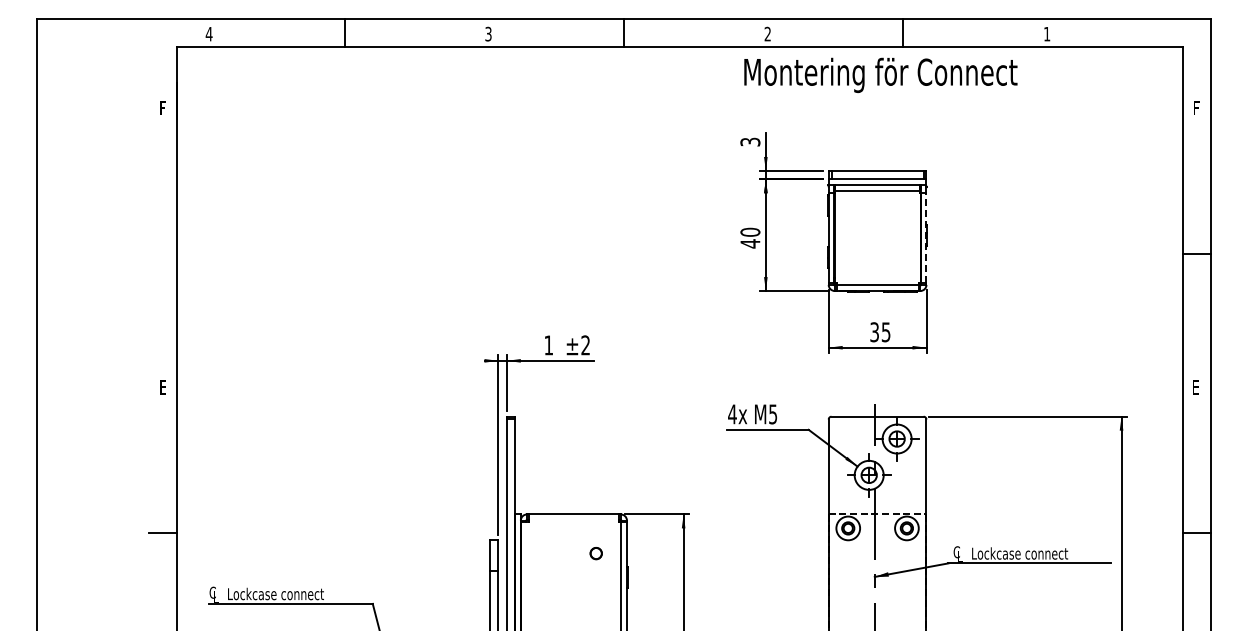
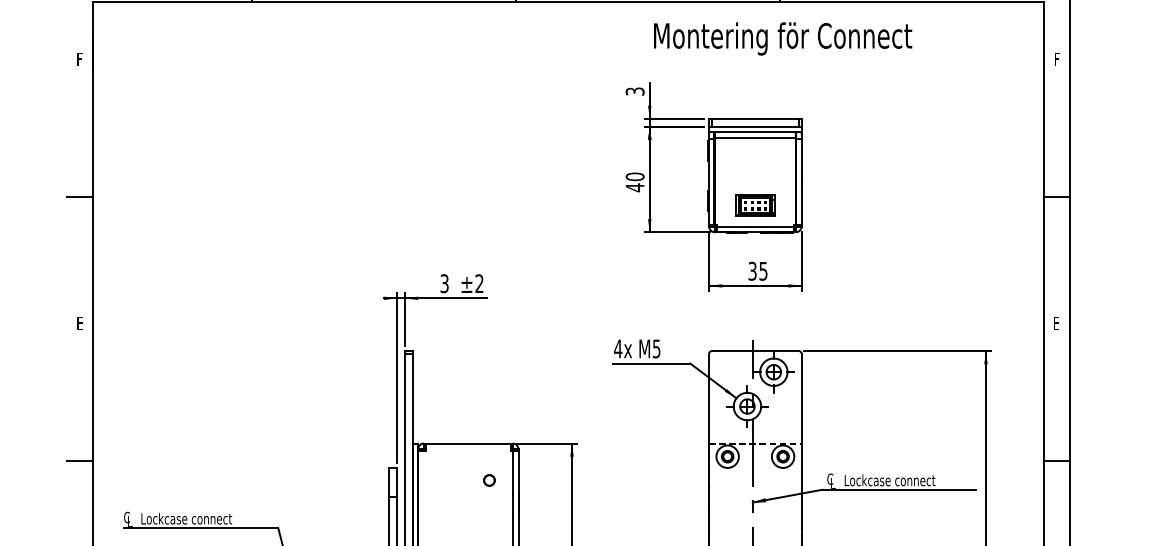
text: (880, 74) -> (782, 38), moved
line: (926, 237) -> (801, 181), dashed -> solid
line: (163, 253) -> (80, 196), added
part: (877, 262) -> (755, 205), added
text: (548, 345) -> (444, 283), 1 -> 3

